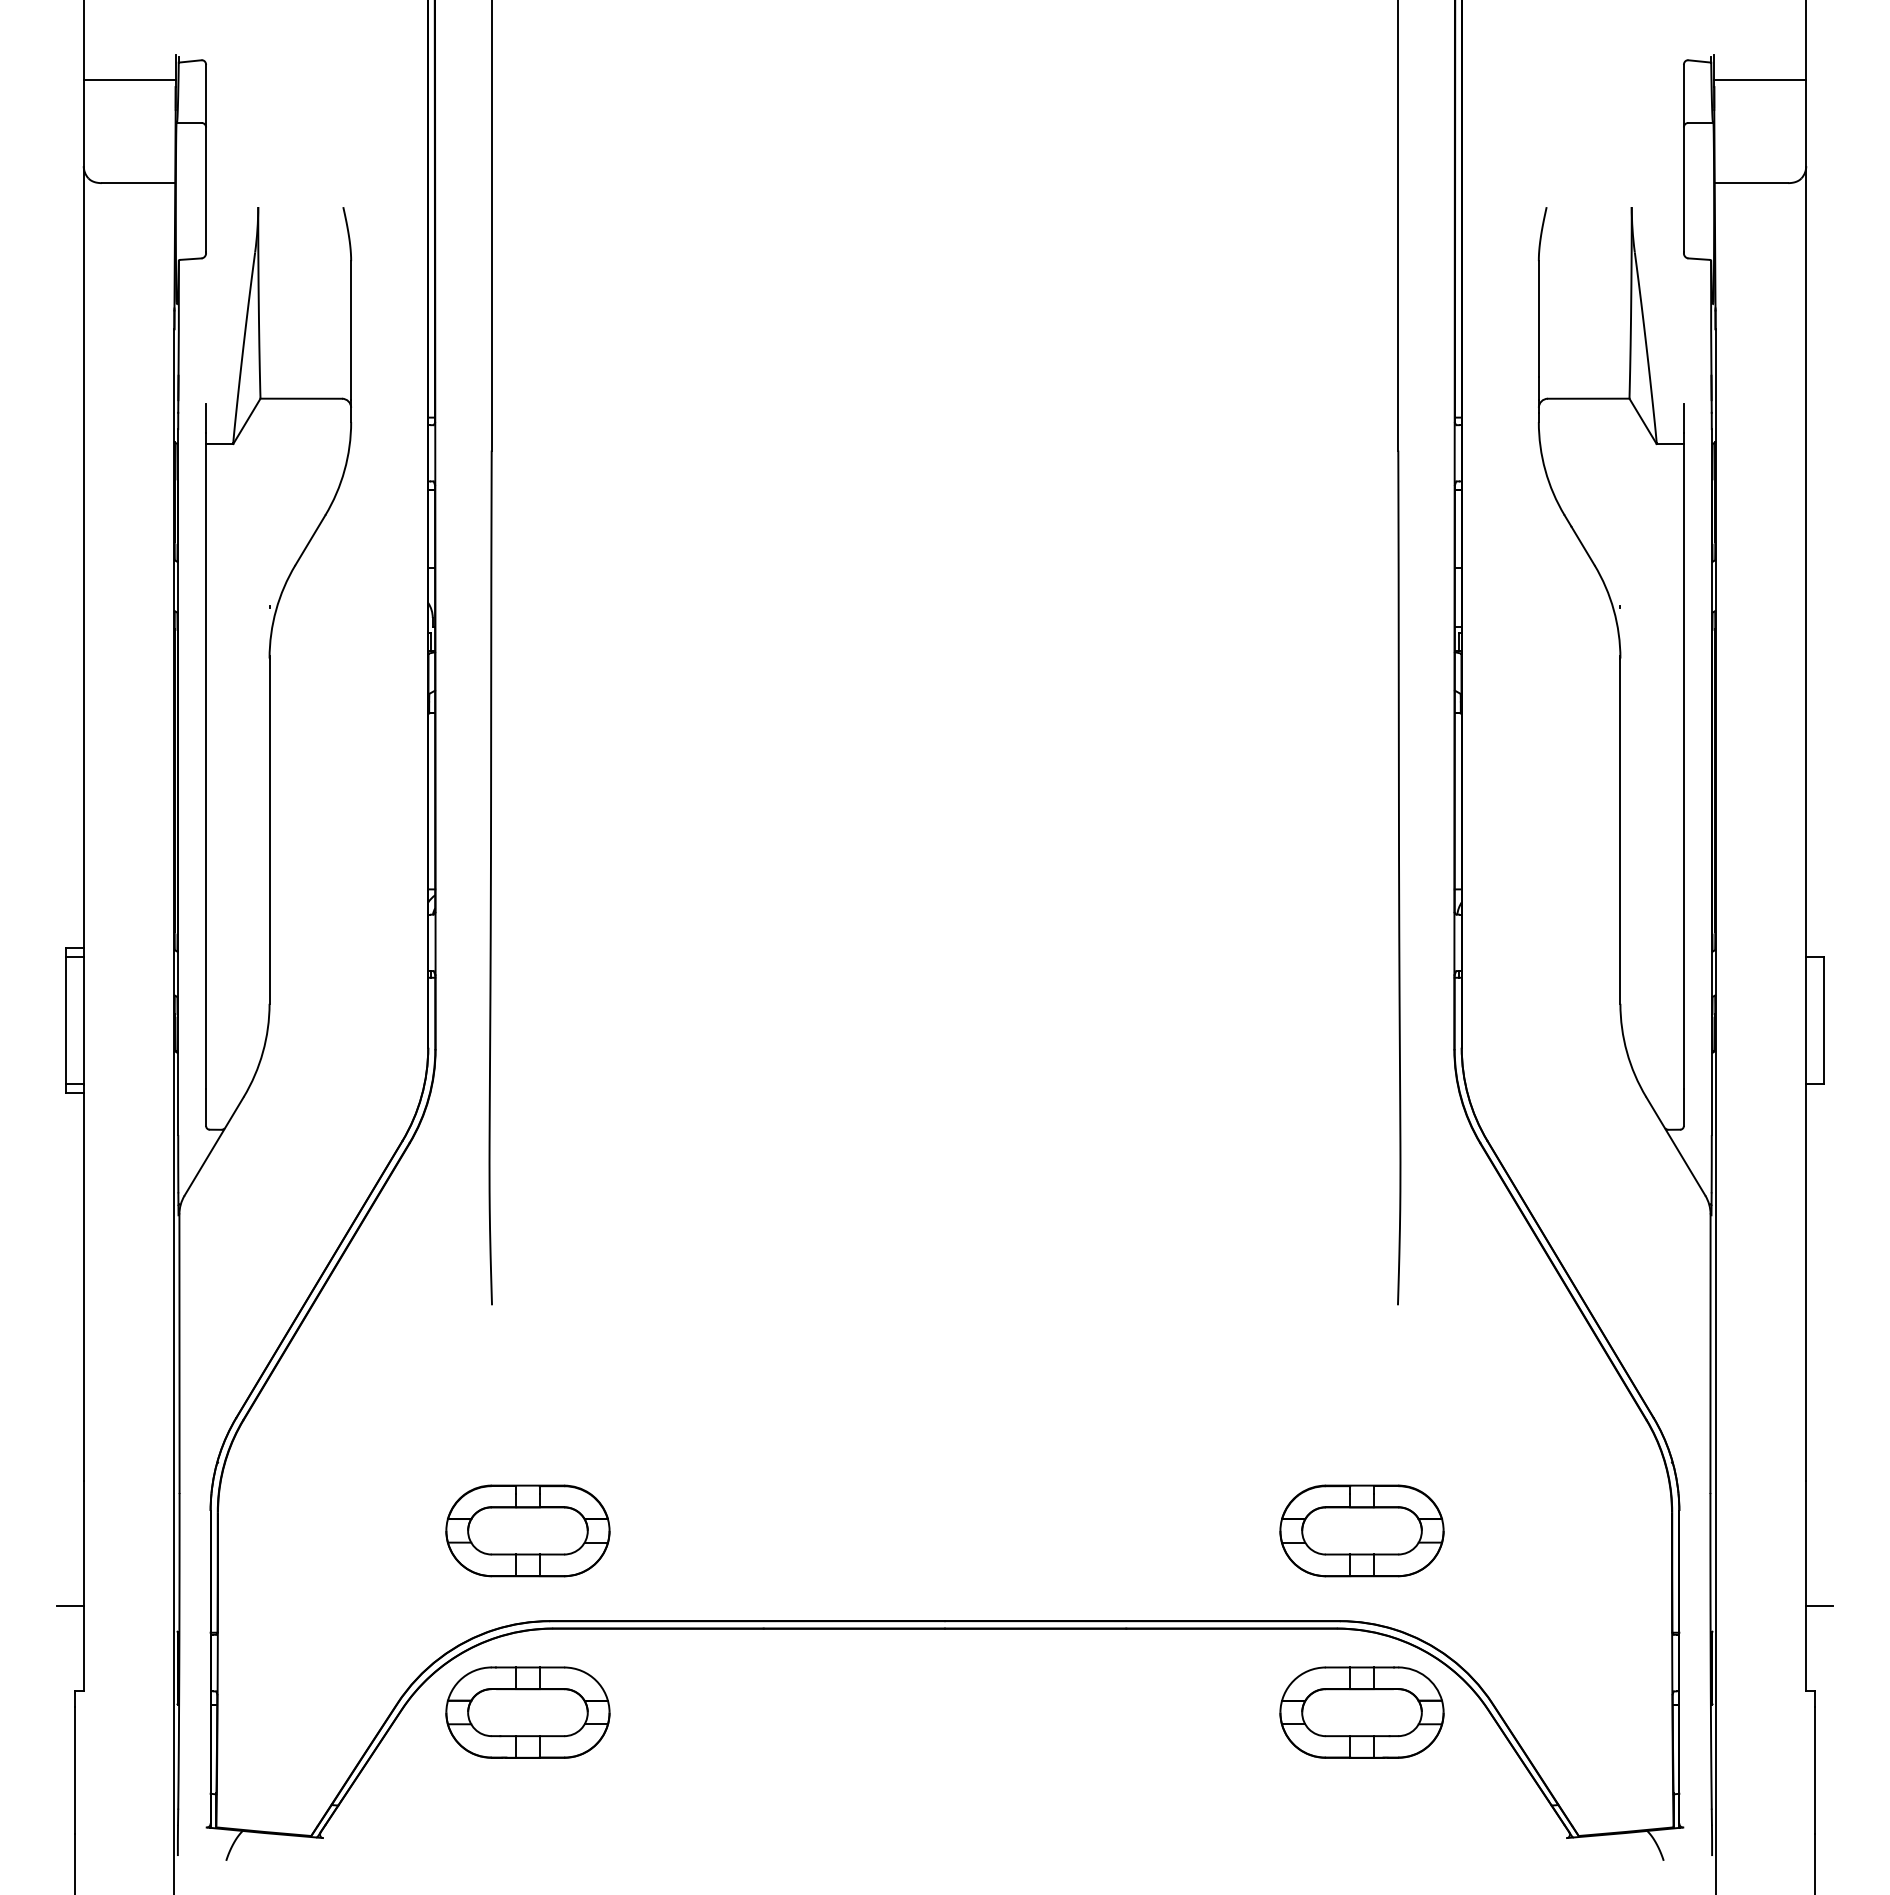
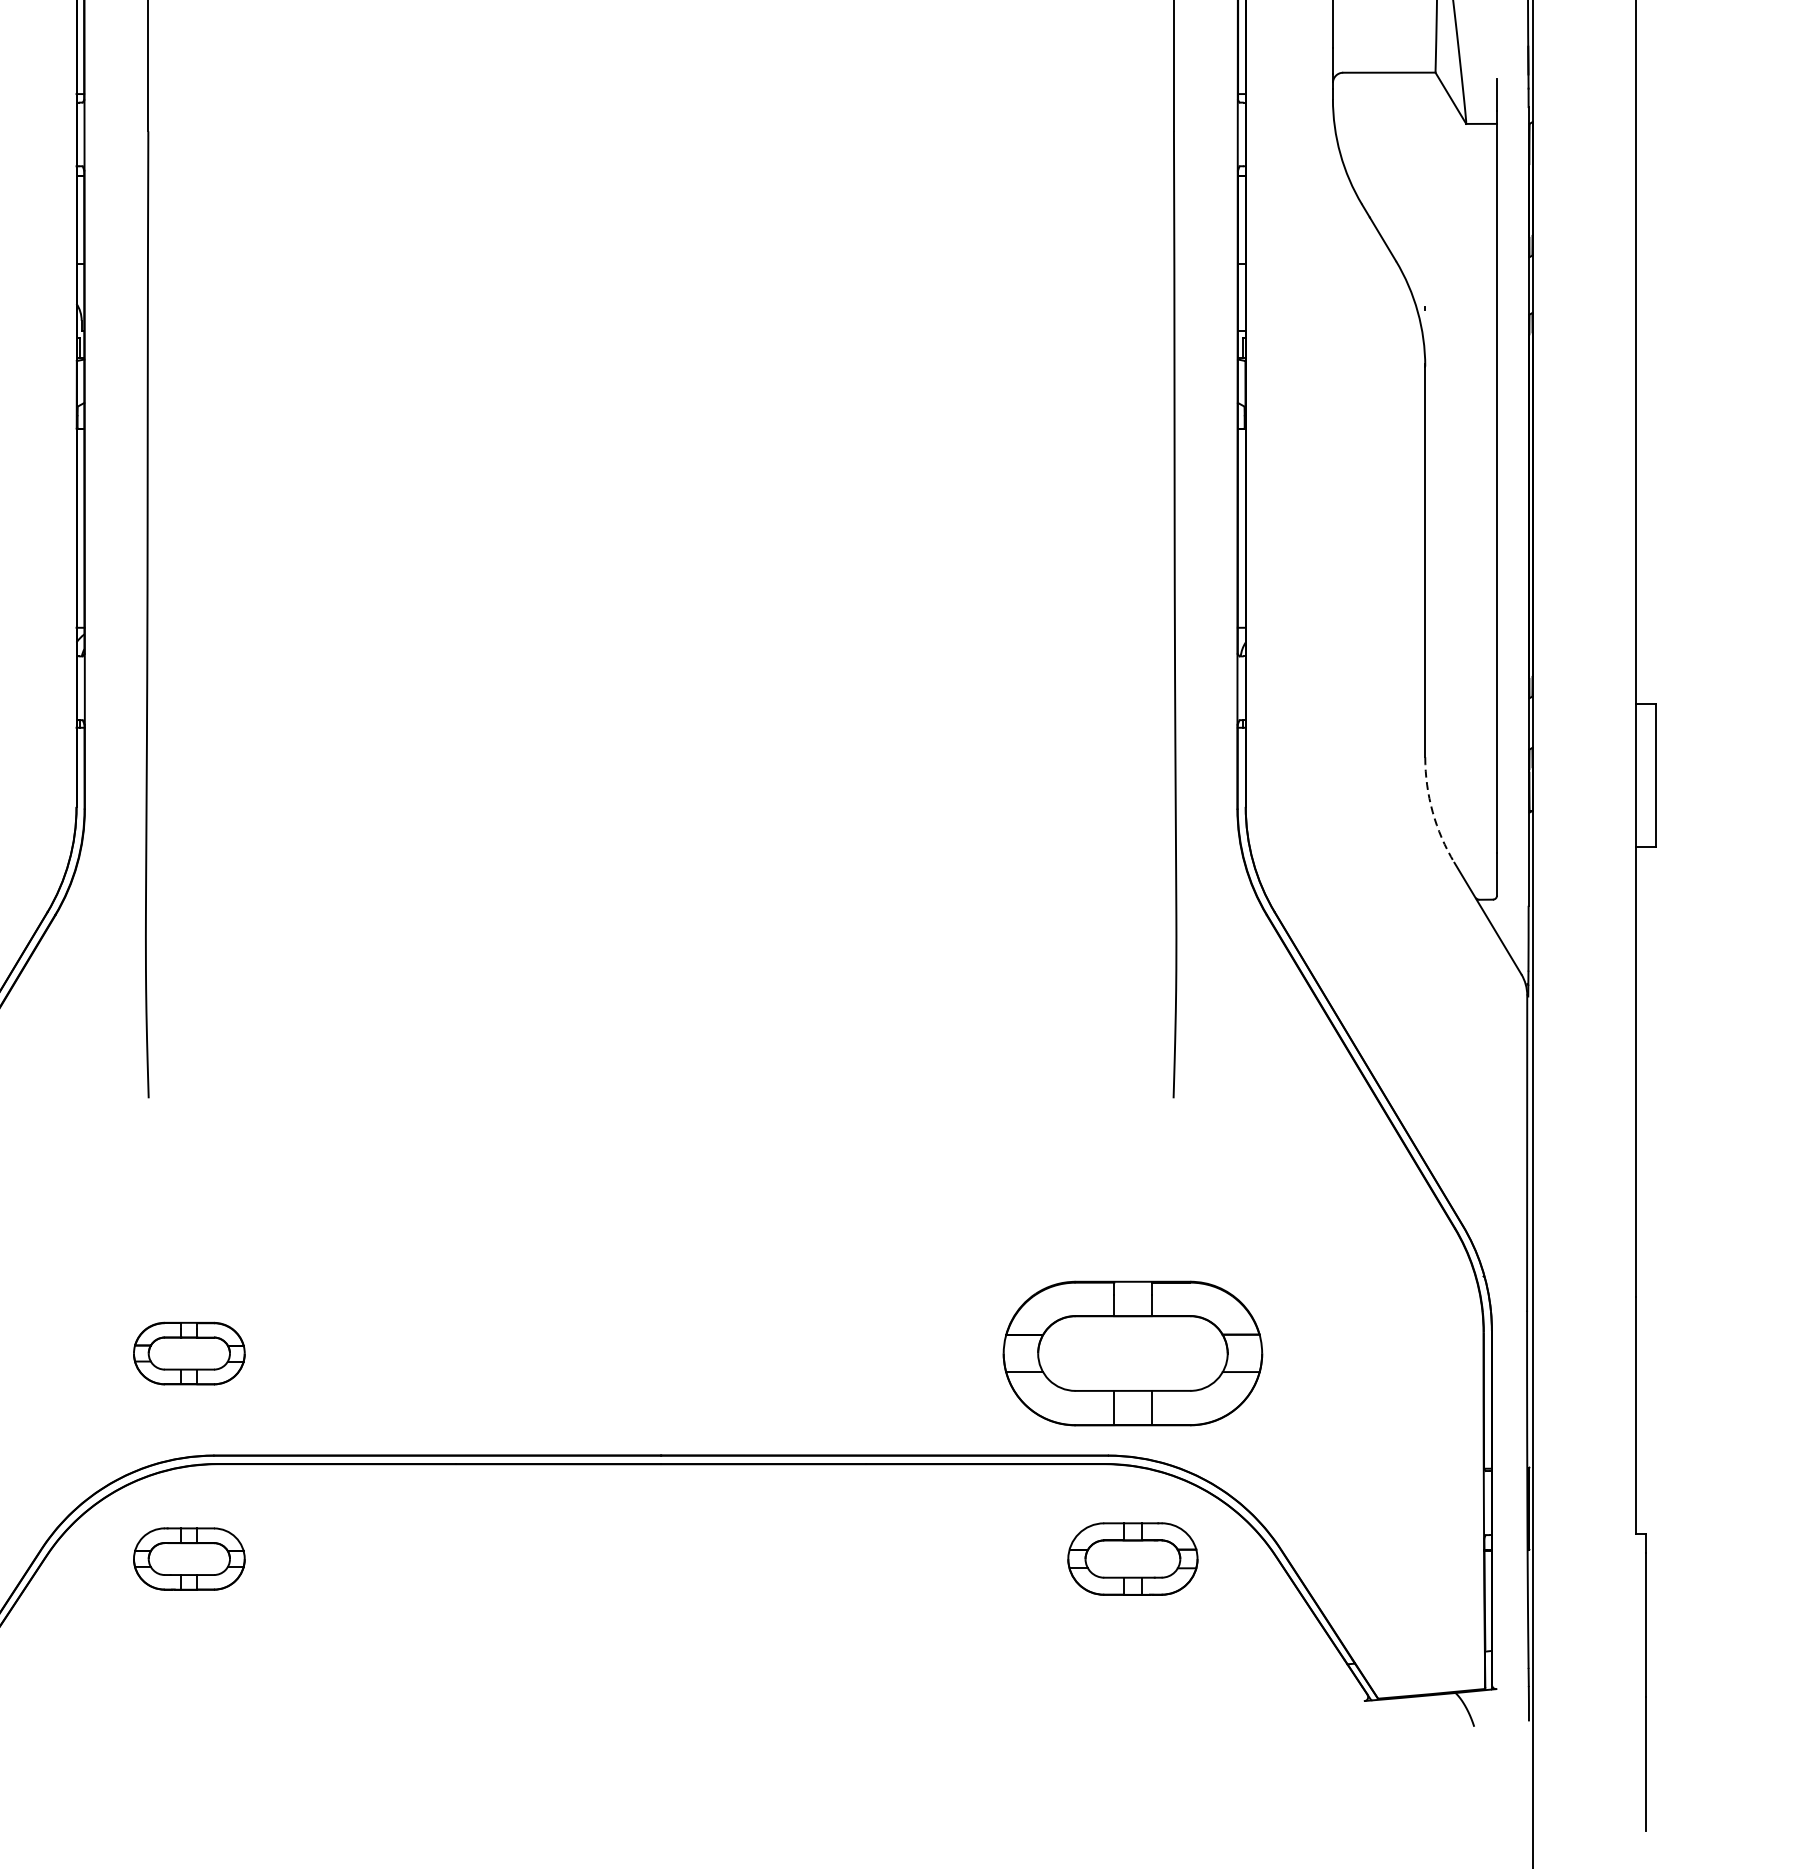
arc: (1627, 1052) -> (1433, 812), solid -> dashed
part: (527, 1530) -> (188, 1353), size x0.6
part: (1361, 1530) -> (1132, 1353), size x1.4
line: (1819, 1606) -> (1650, 1439), removed
part: (527, 1712) -> (188, 1558), size x0.6
part: (1361, 1712) -> (1132, 1558), size x0.7

